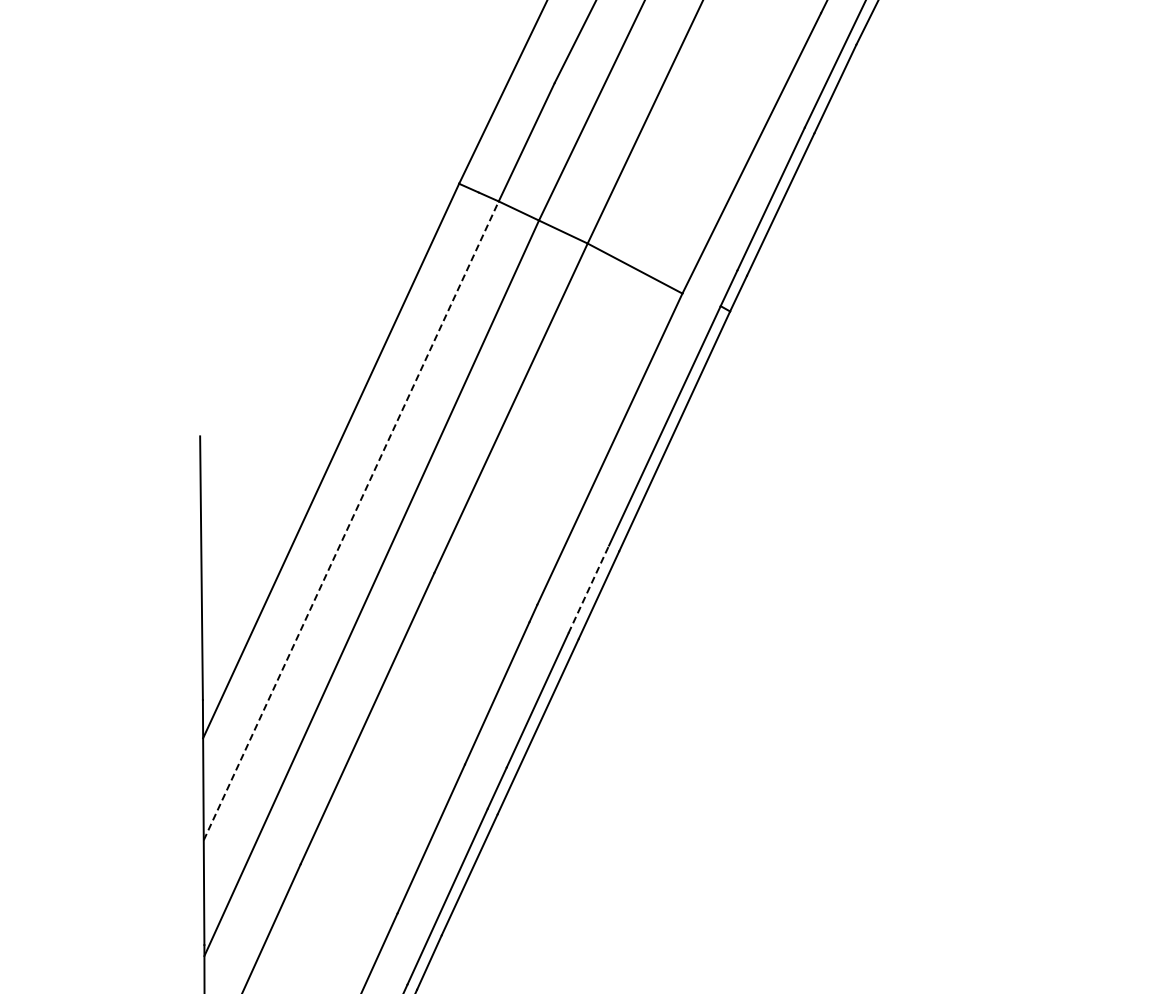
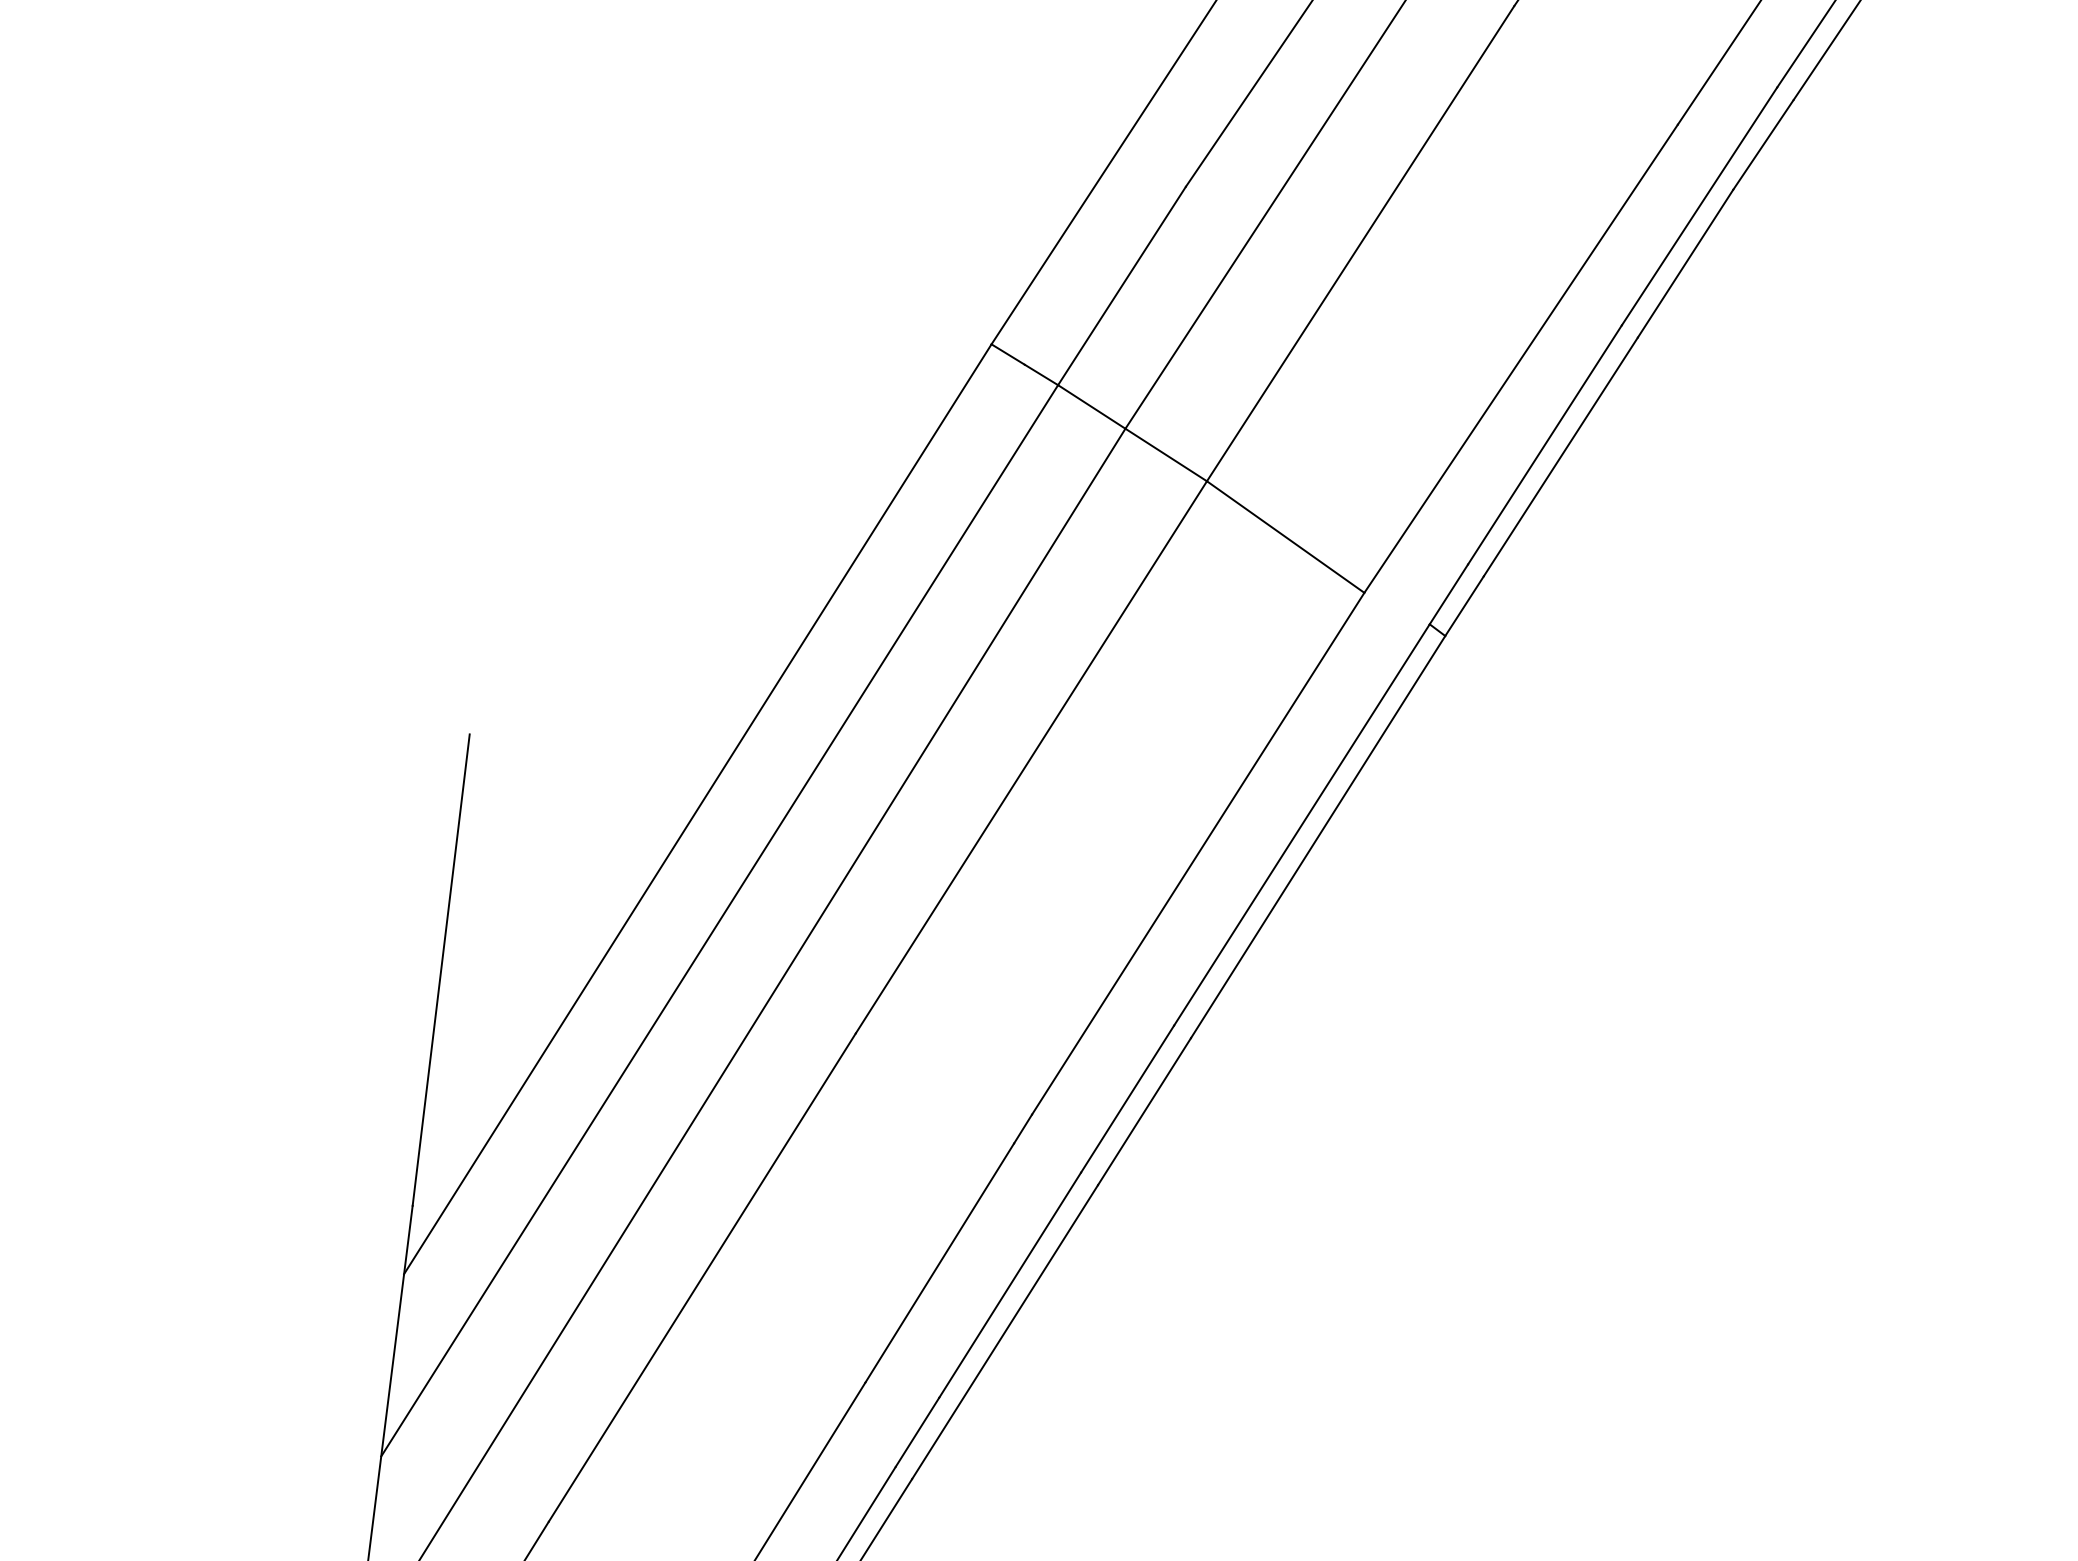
line: (351, 520) -> (720, 920), dashed -> solid
line: (588, 588) -> (1127, 1097), dashed -> solid

